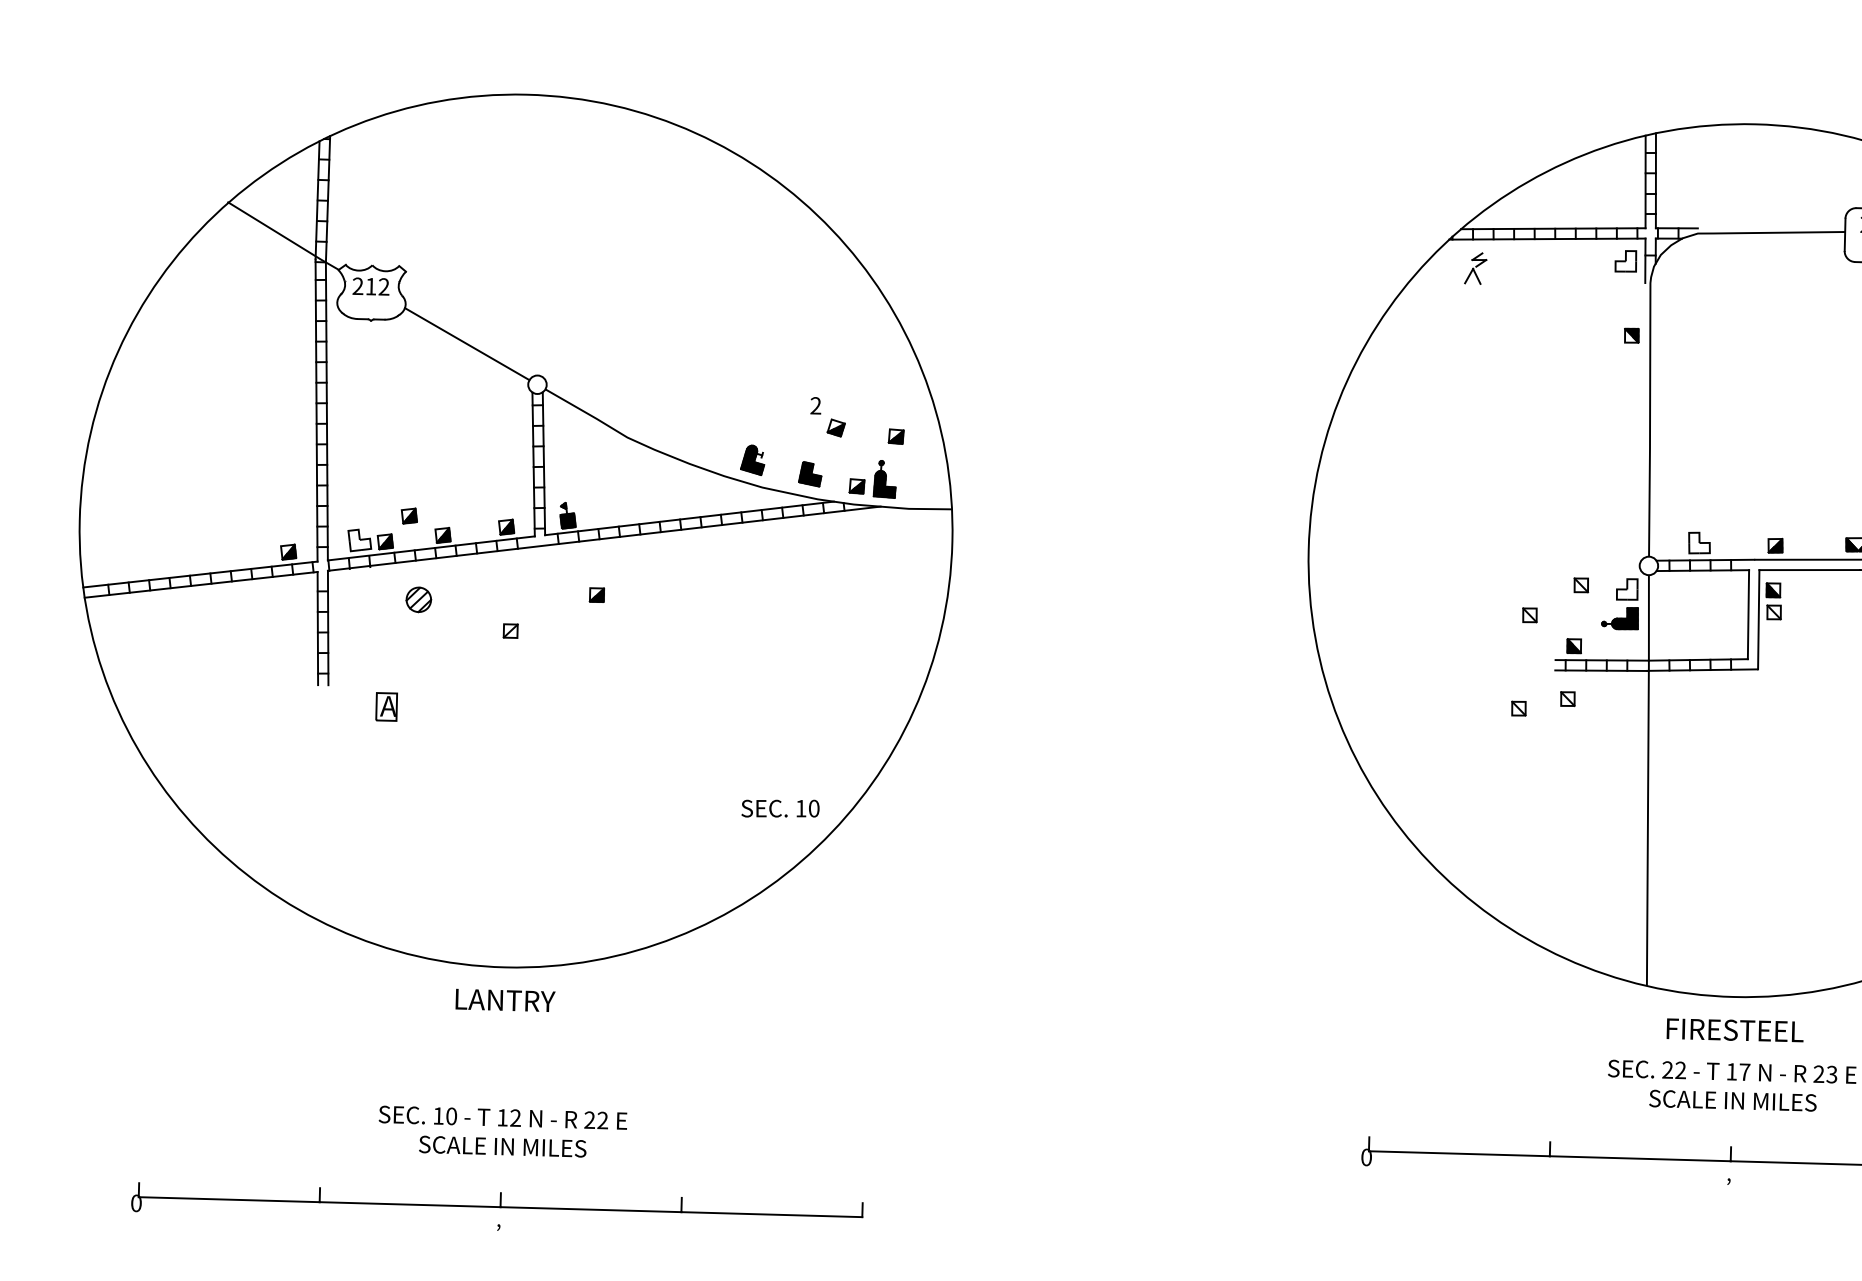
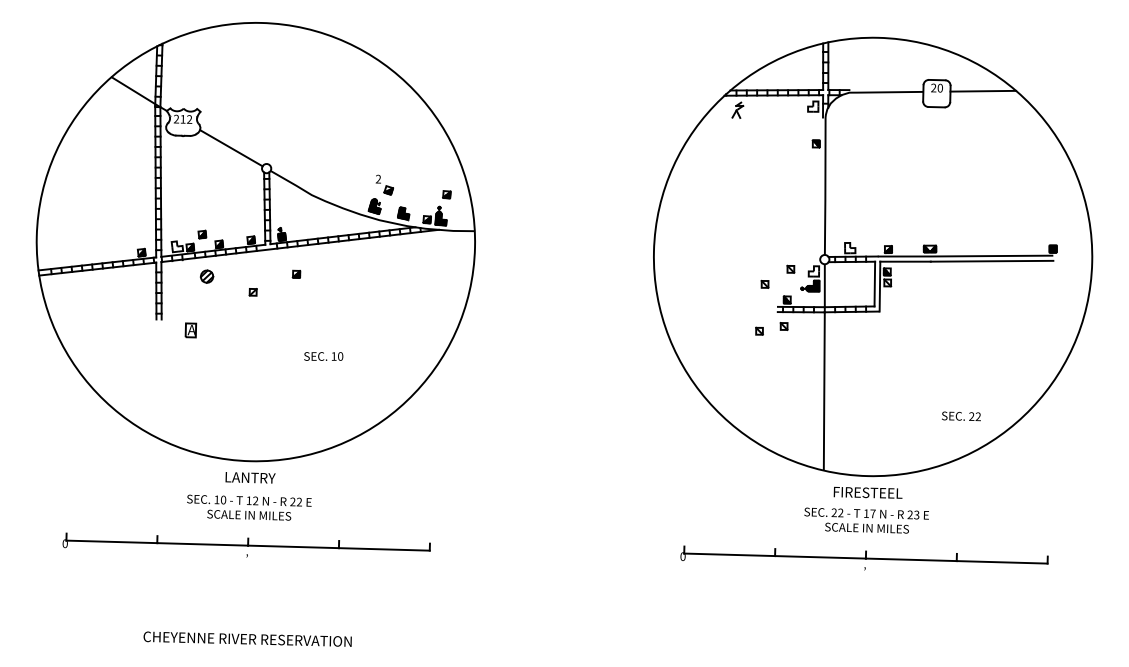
part: (827, 416) -> (384, 184), moved
text: (780, 808) -> (323, 356), moved
part: (495, 1155) -> (245, 519), moved

